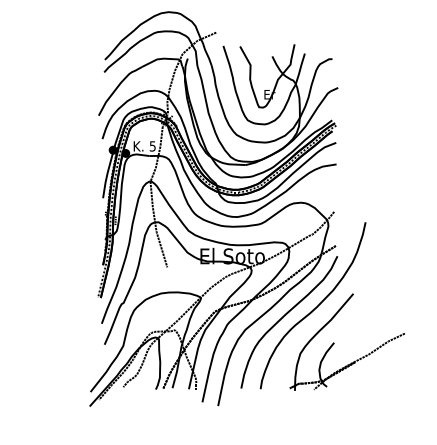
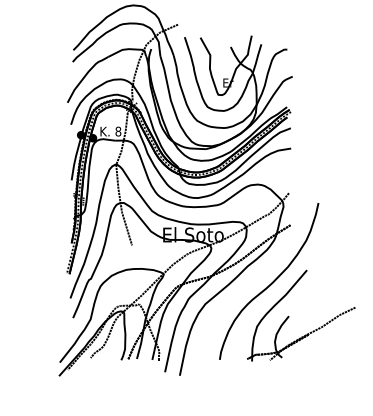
text: (152, 146) -> (118, 131), 5 -> 8
curve: (284, 317) -> (242, 292), removed

